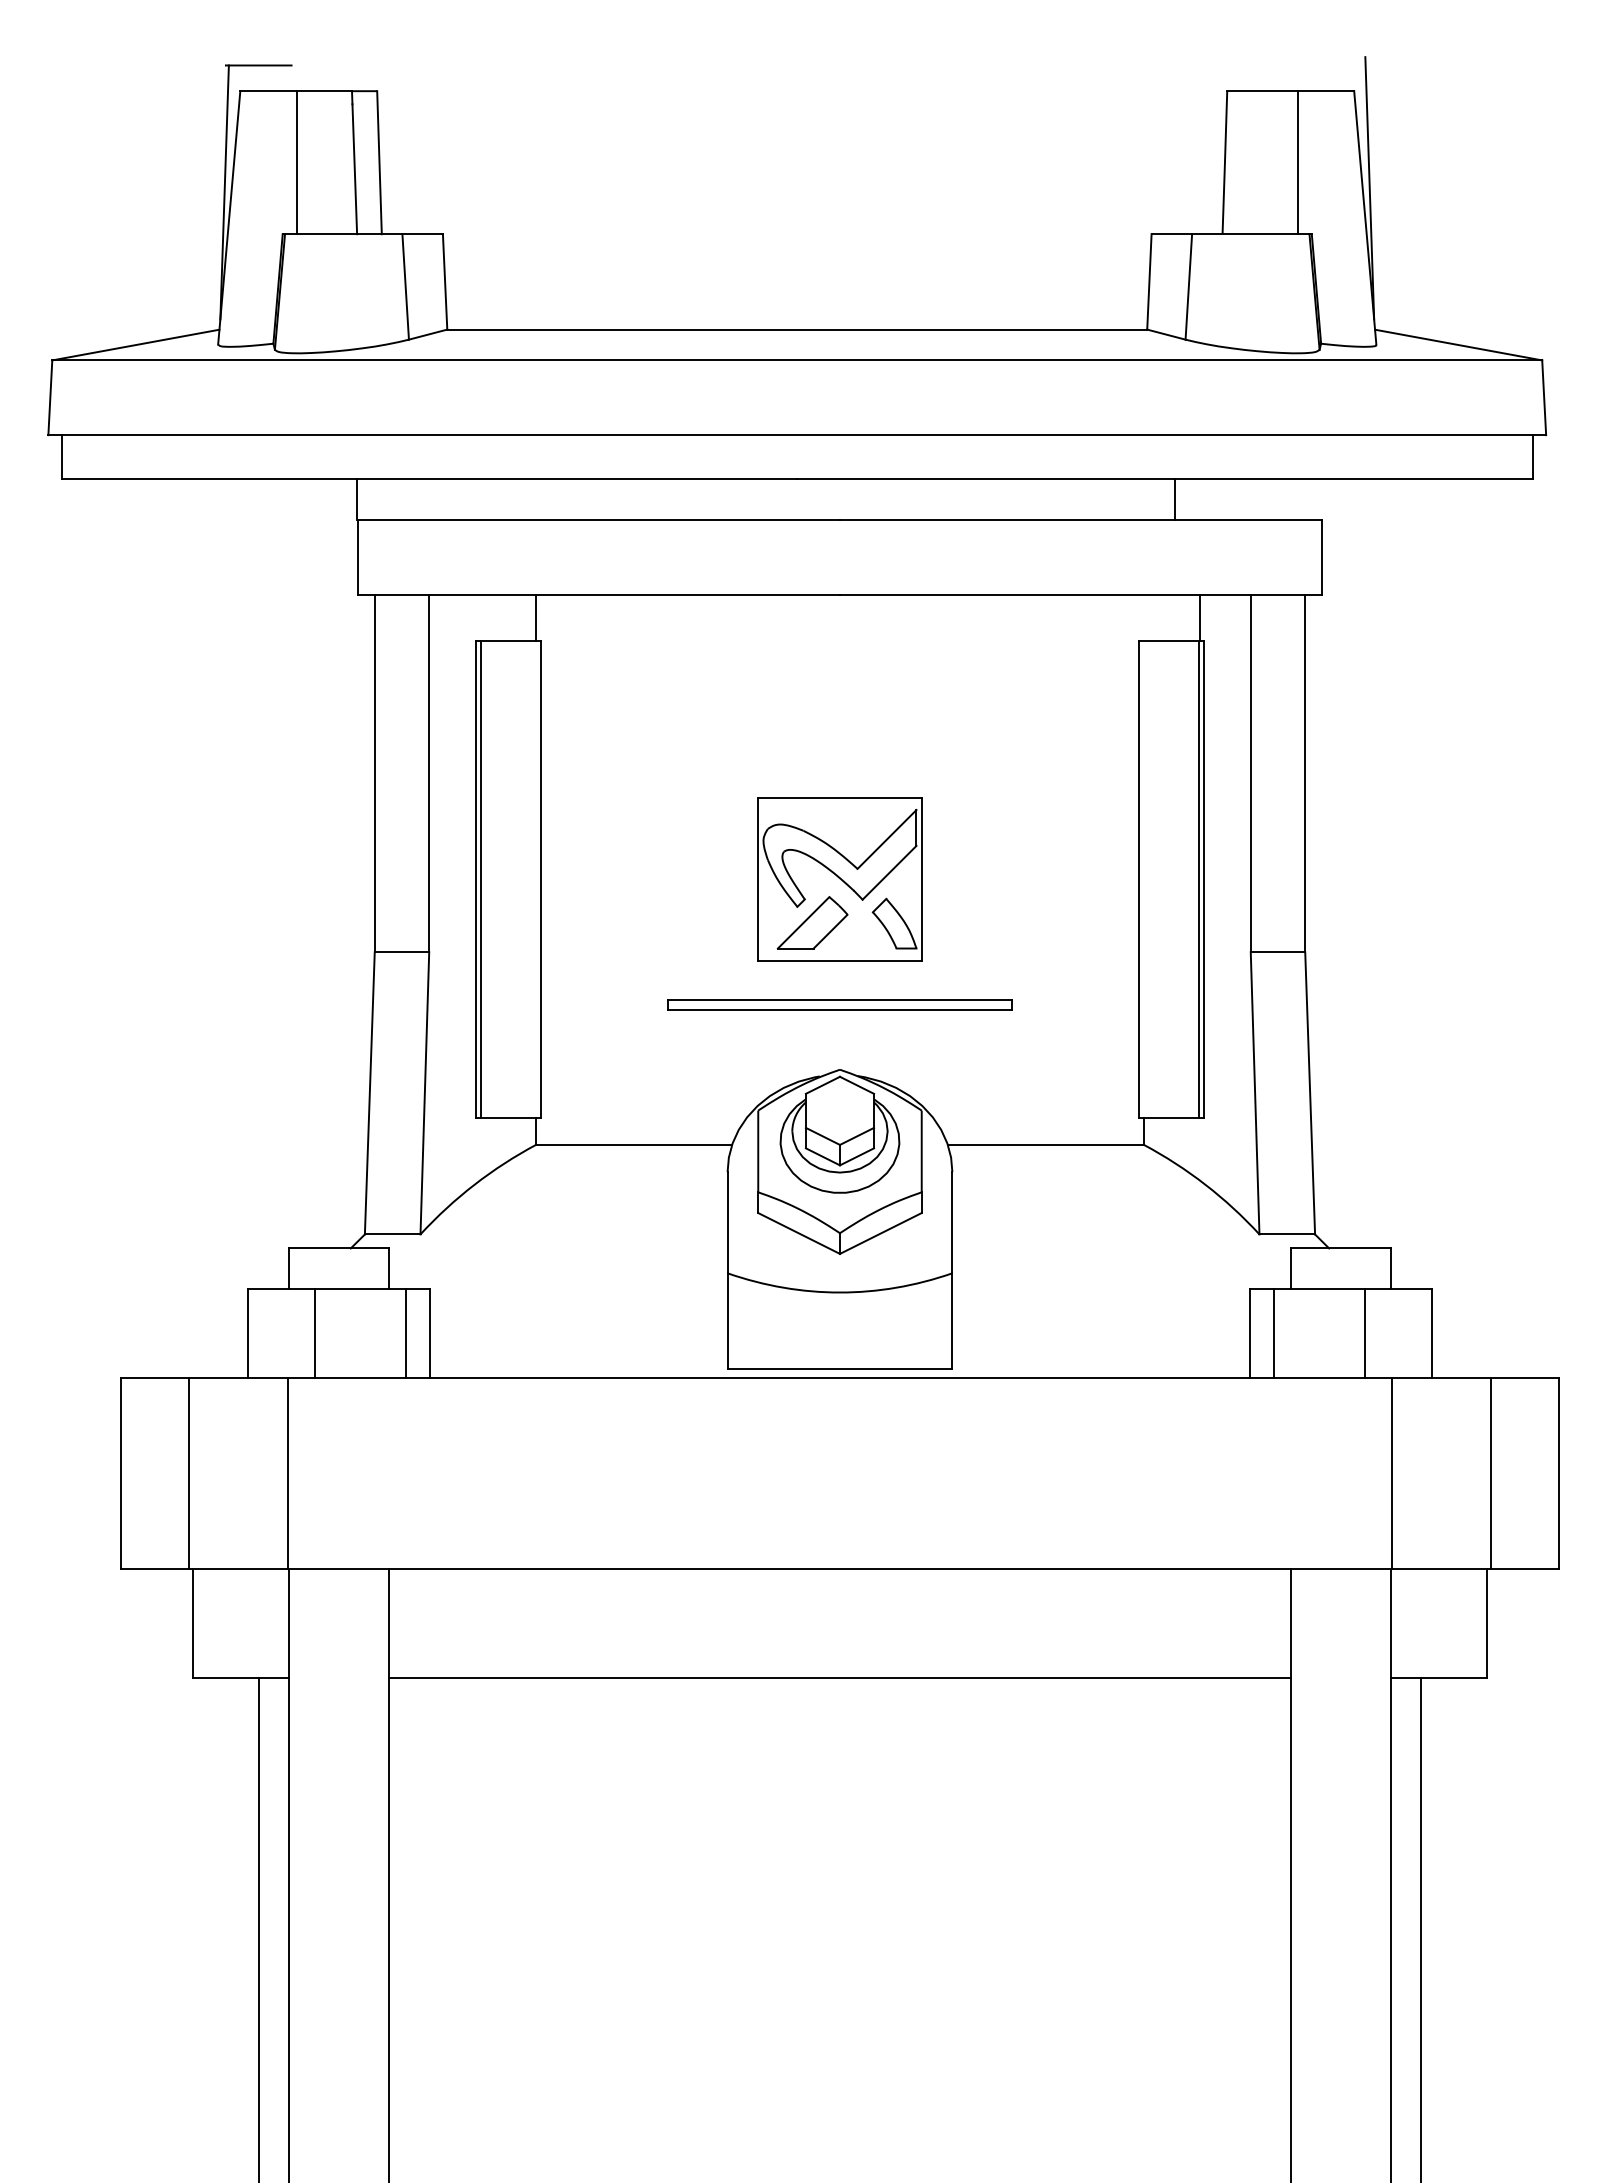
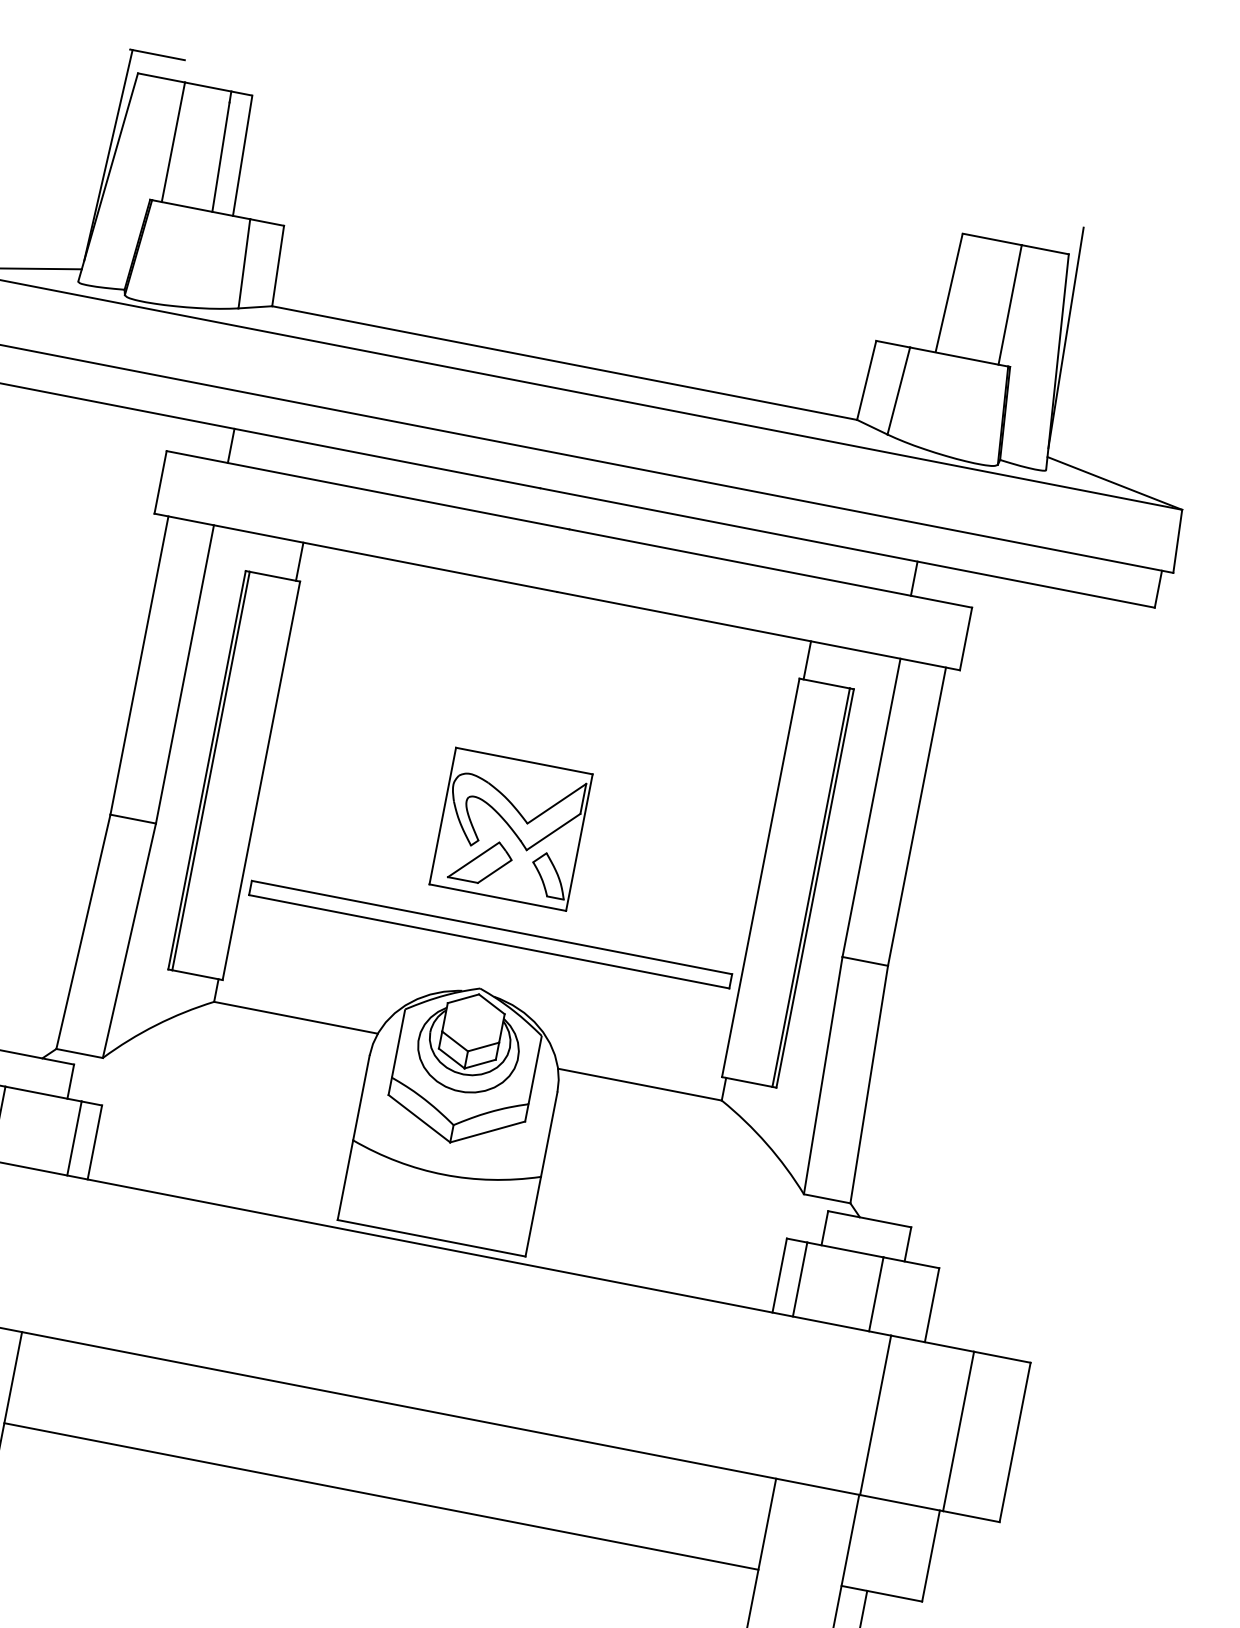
line: (357, 499) -> (231, 445), moved
line: (1174, 499) -> (914, 578), moved
line: (1199, 617) -> (807, 659), moved
part: (839, 1005) -> (490, 934), size x1.67

